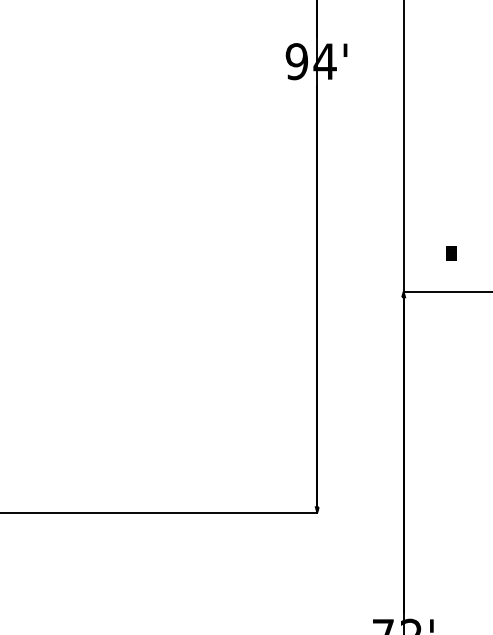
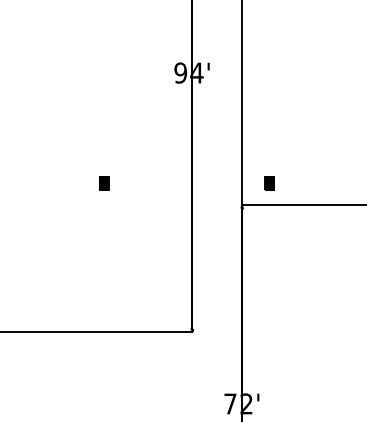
part: (164, 253) -> (104, 183), added
part: (451, 253) -> (269, 183), size x1.67

